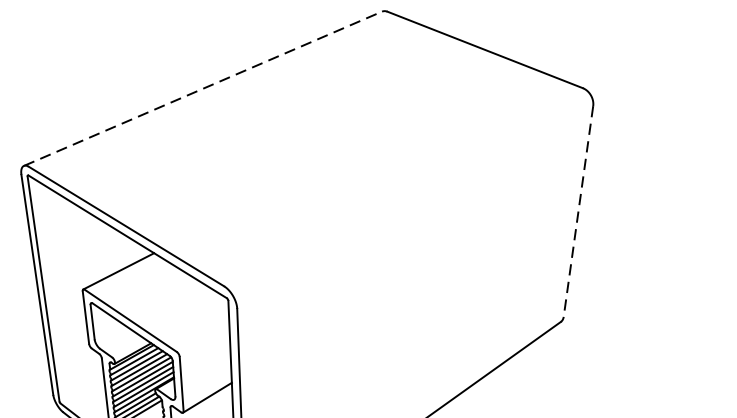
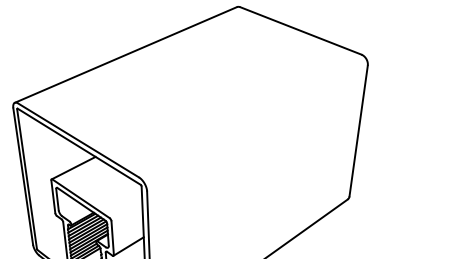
line: (202, 88) -> (125, 54), dashed -> solid
line: (578, 212) -> (358, 131), dashed -> solid

